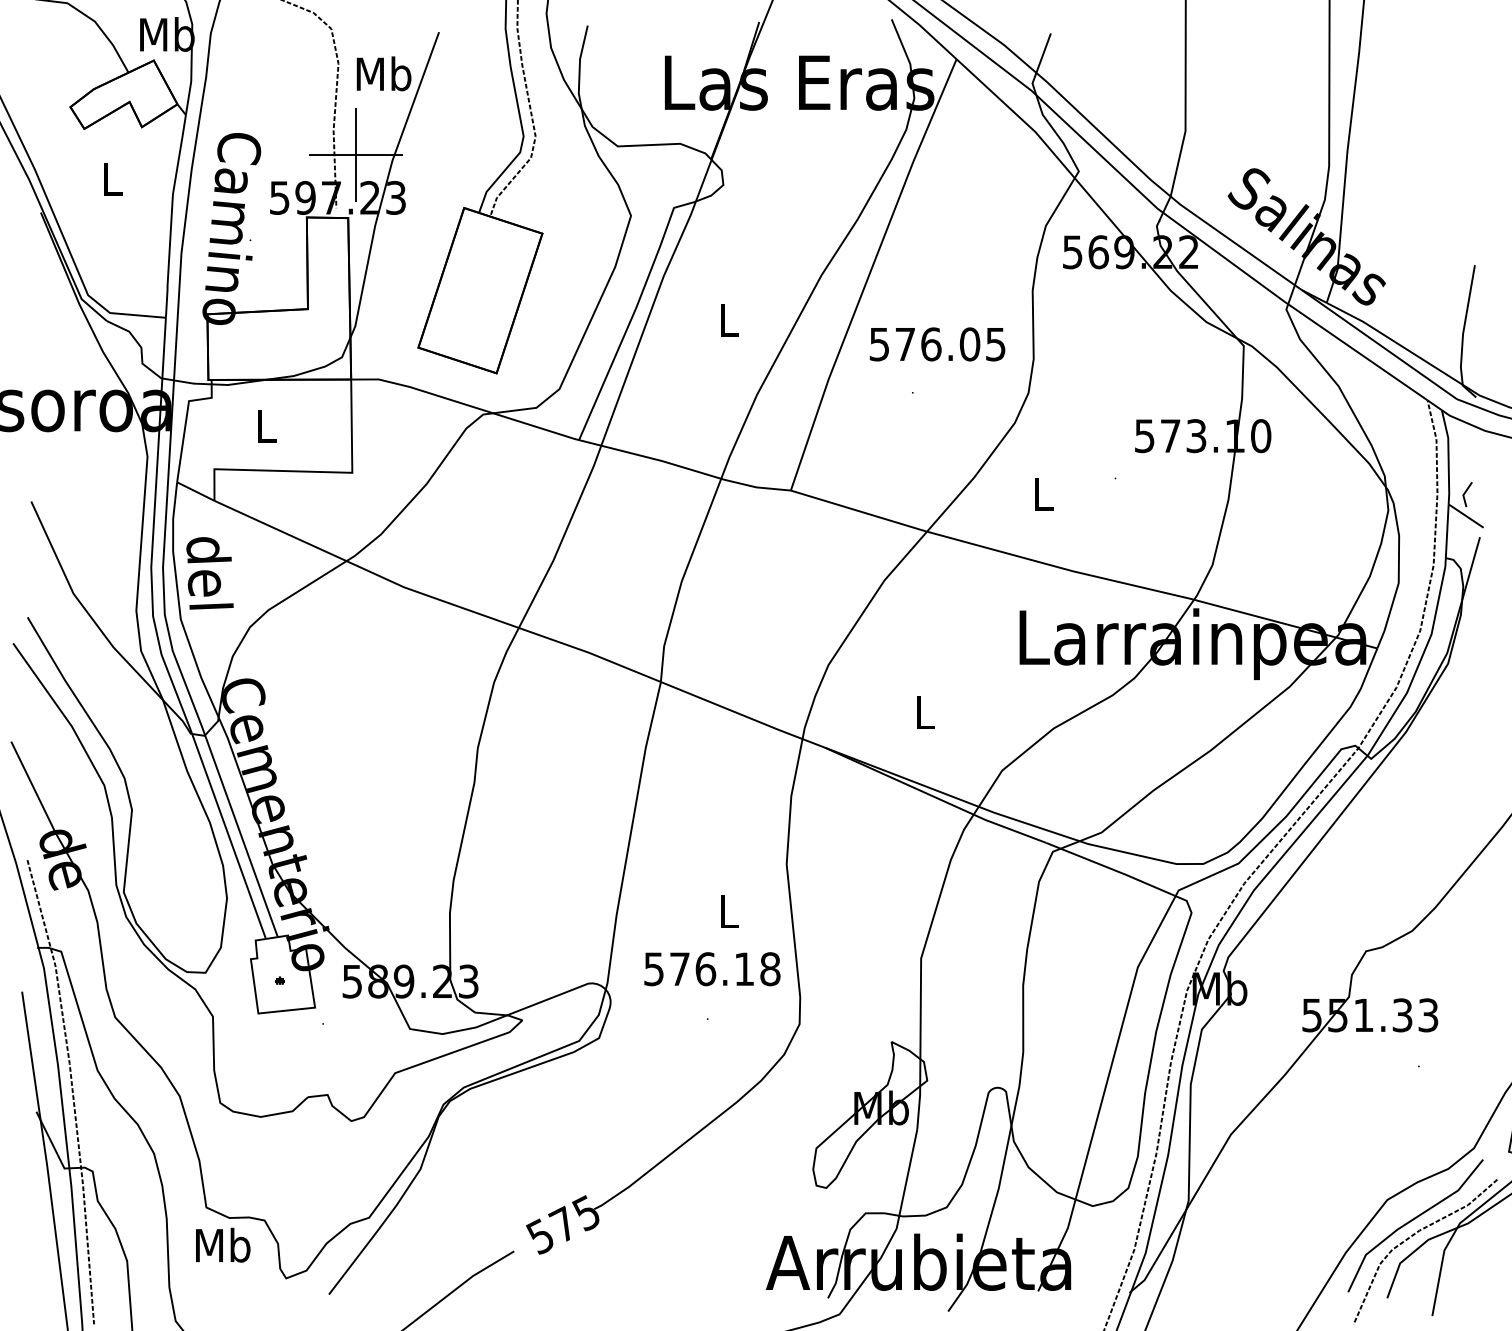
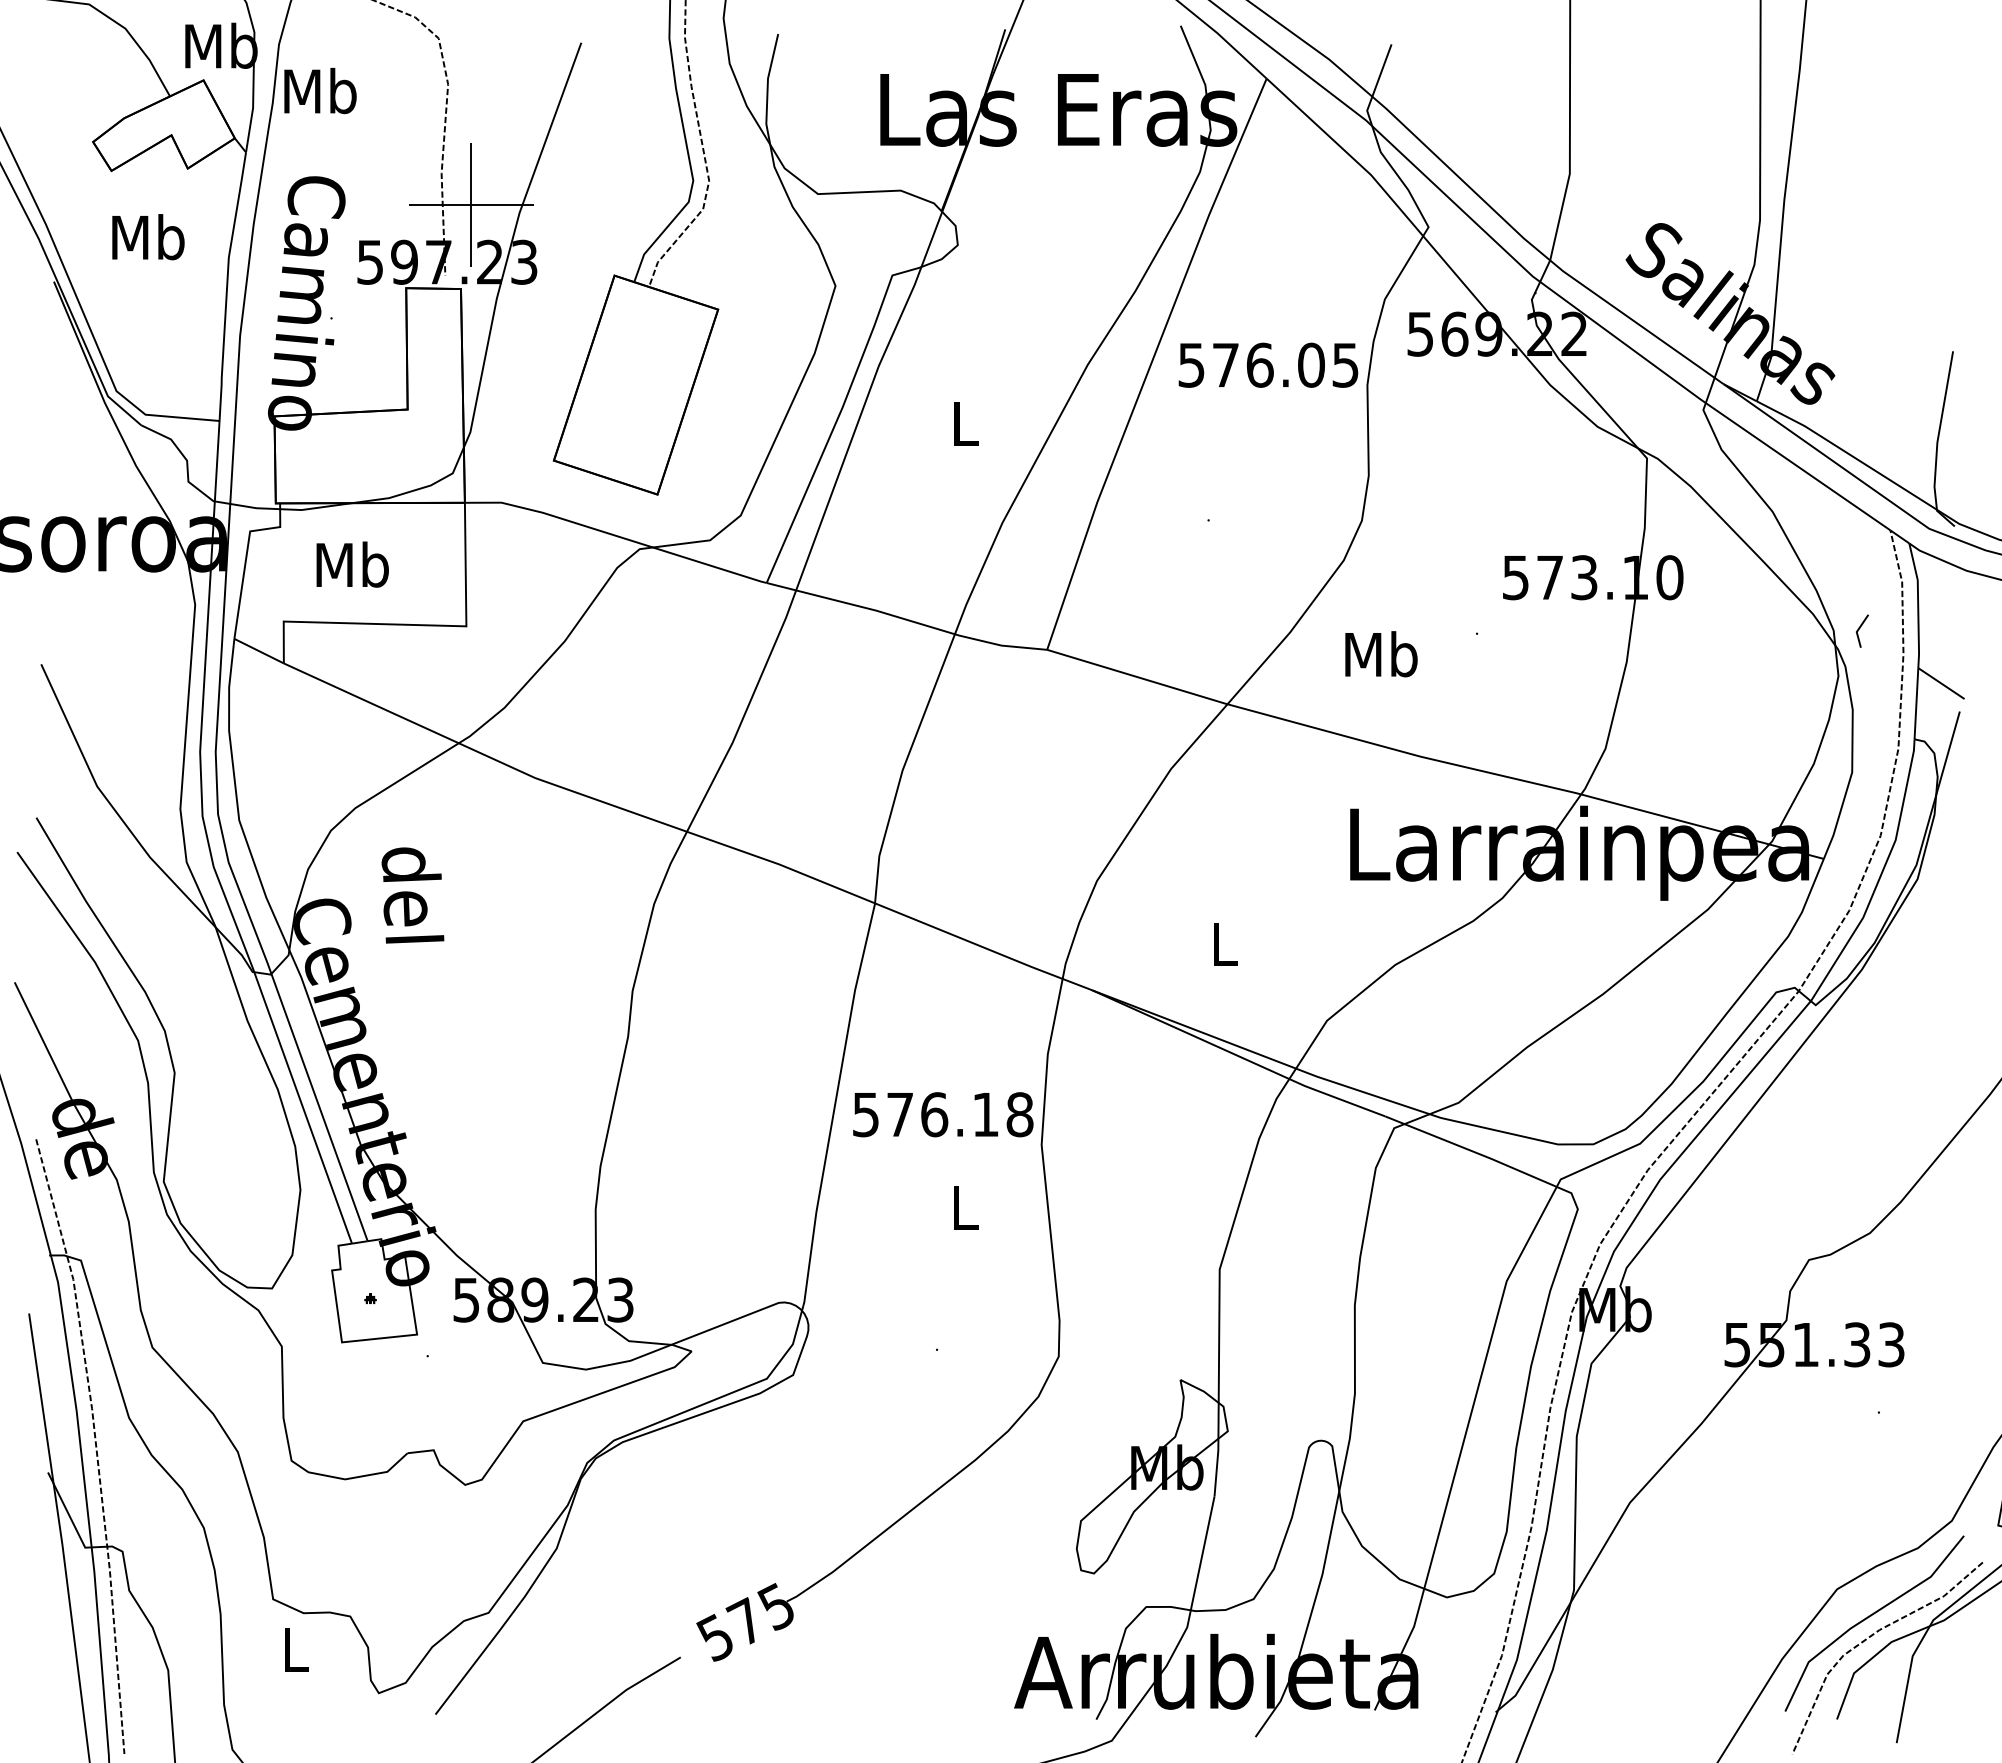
text: (384, 74) -> (320, 91), moved
text: (112, 179) -> (148, 237), L -> Mb
text: (937, 343) -> (1268, 364), moved
text: (266, 426) -> (352, 564), L -> Mb
line: (1466, 492) -> (1860, 628), moved
text: (1043, 494) -> (1381, 654), L -> Mb
text: (209, 573) -> (412, 895), moved
text: (712, 969) -> (943, 1114), moved
text: (223, 1245) -> (295, 1649), Mb -> L

